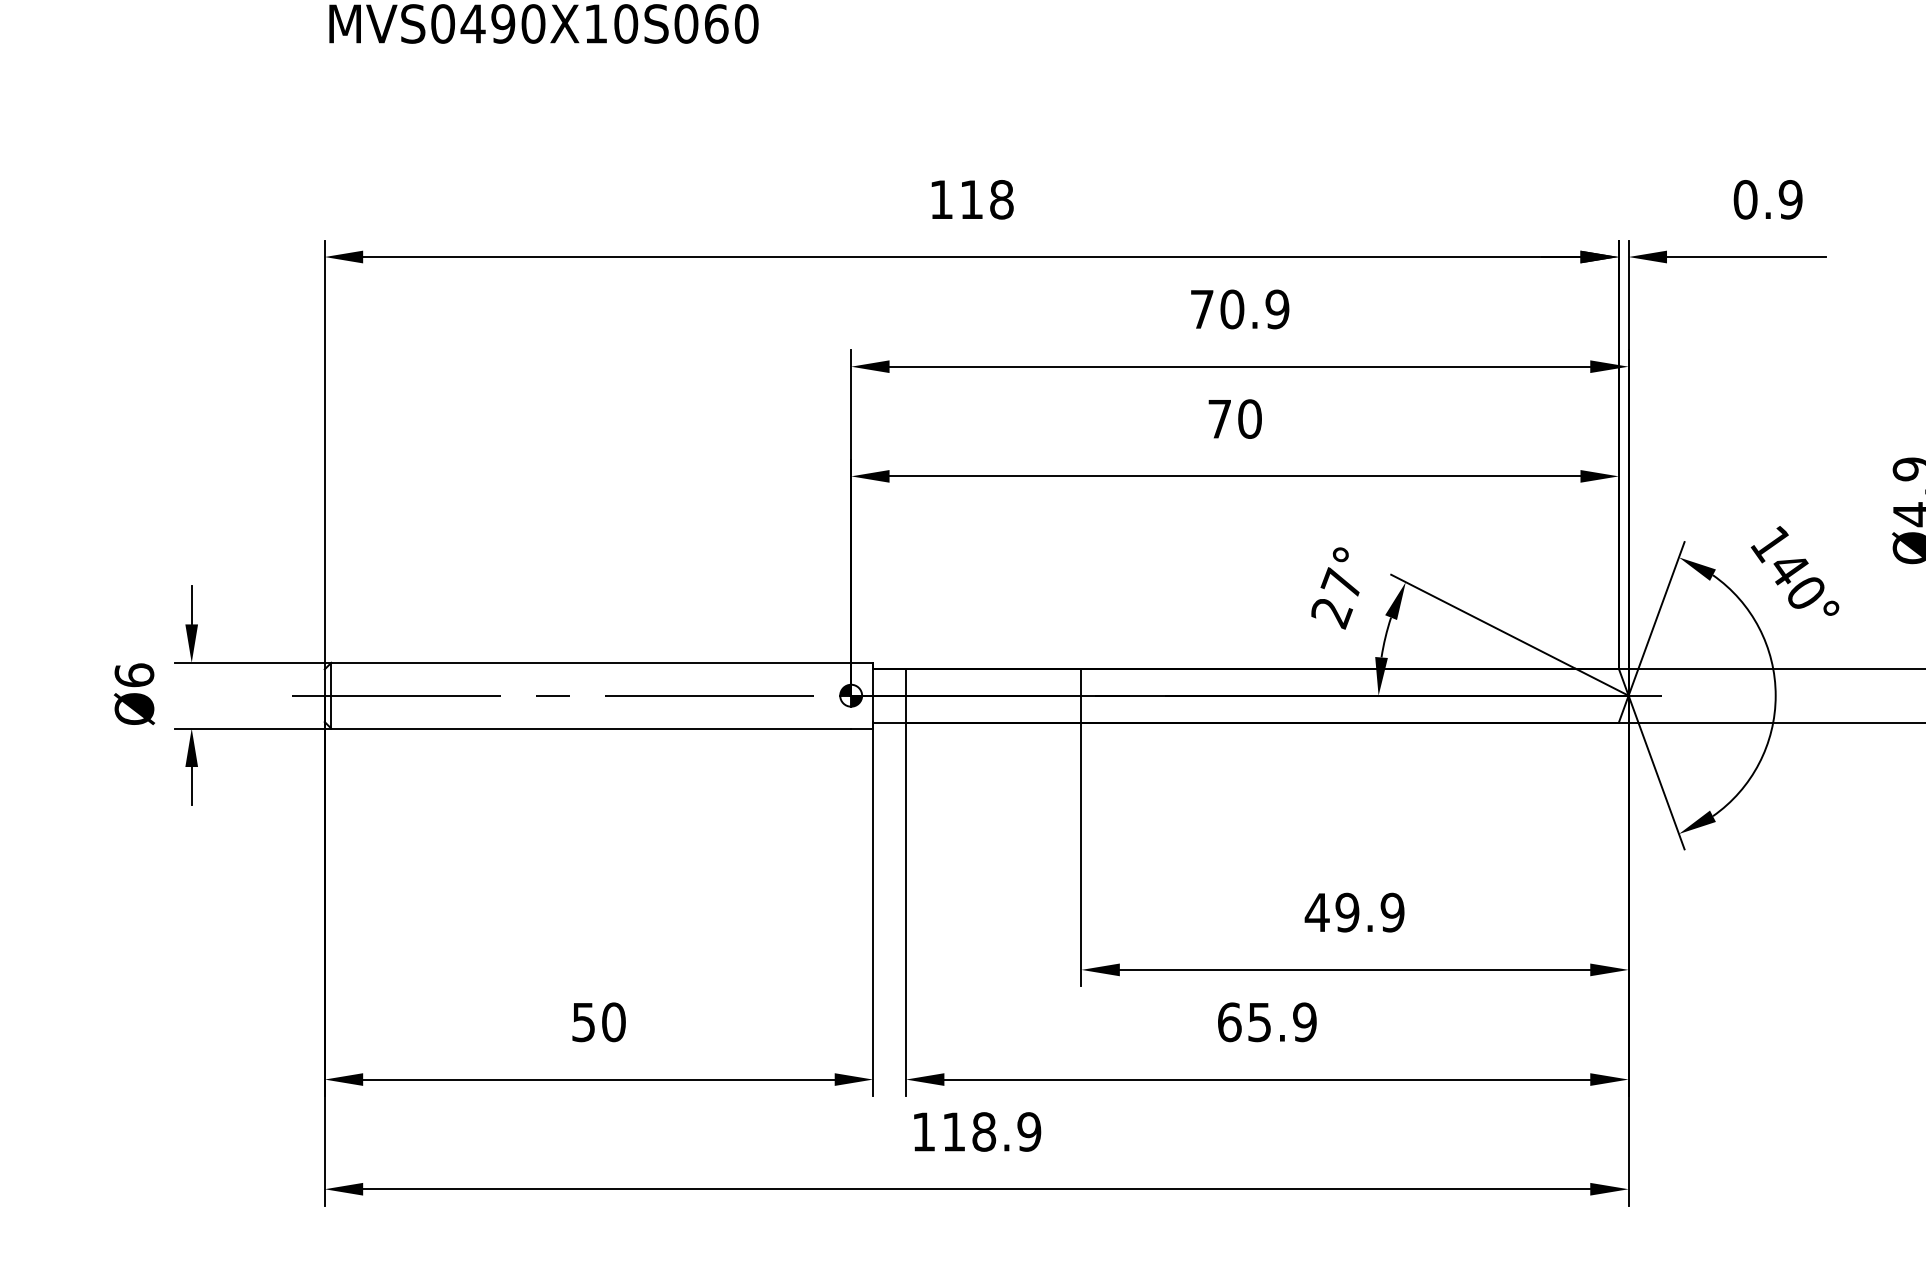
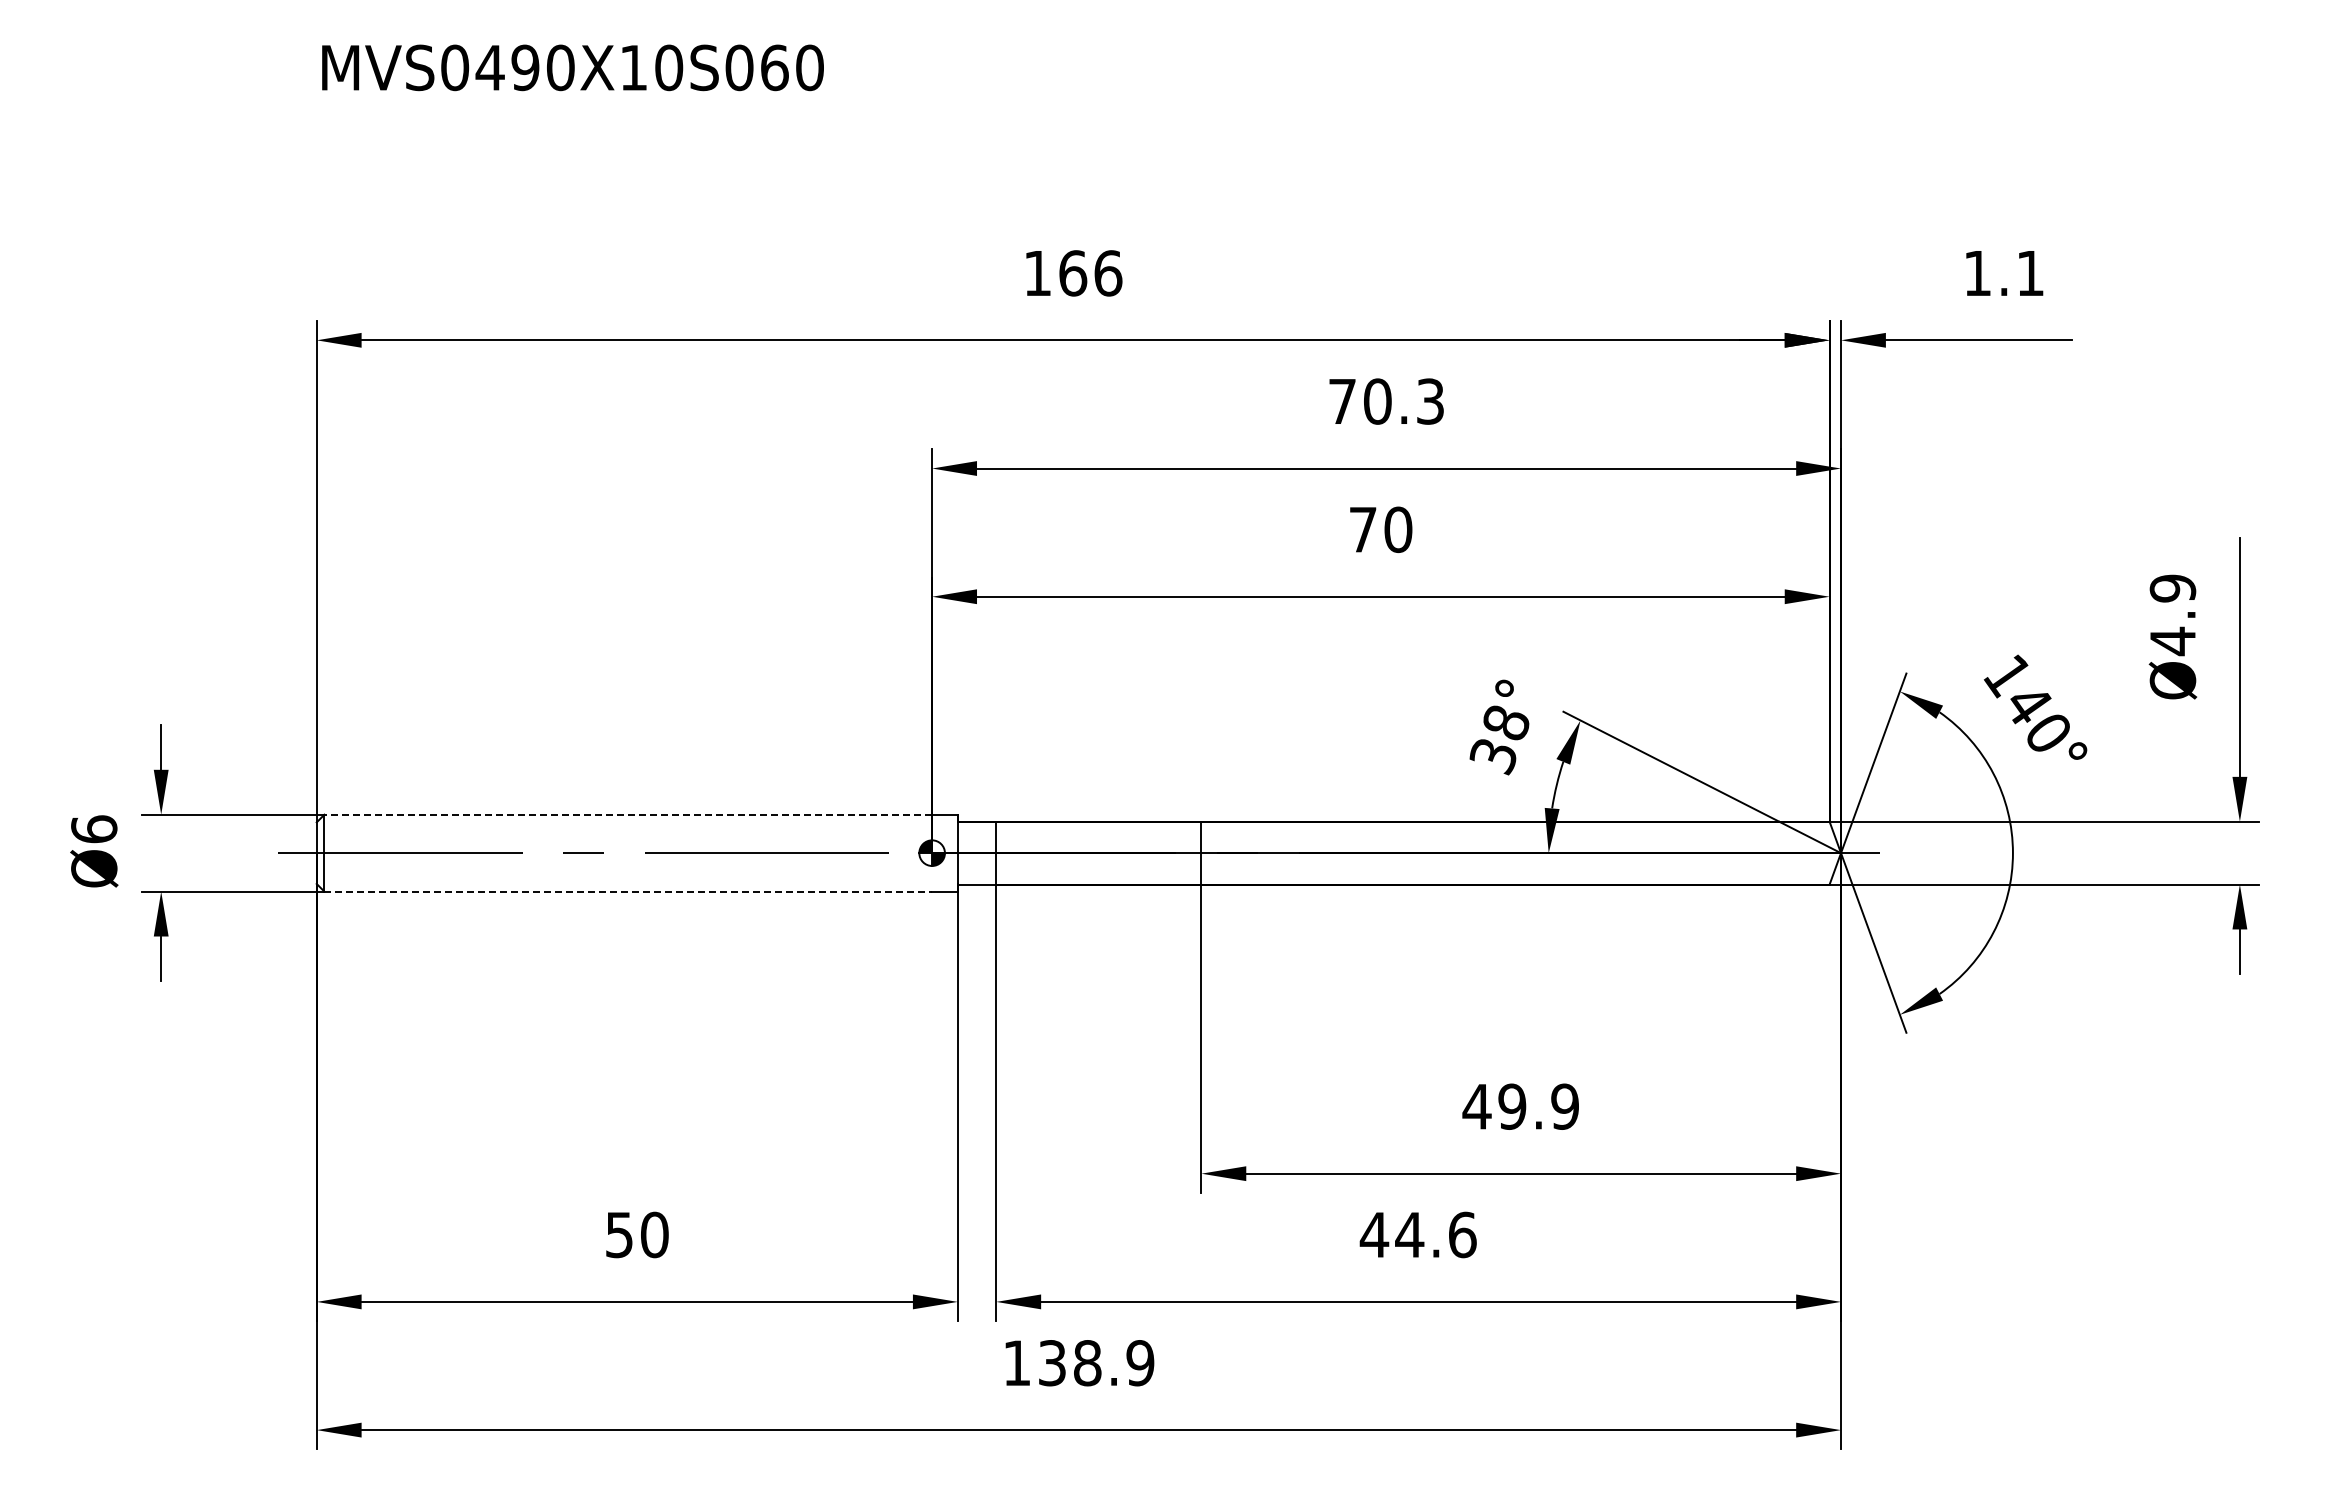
text: (986, 199) -> (1090, 273), 118 -> 166
text: (1768, 199) -> (2004, 273), 0.9 -> 1.1
text: (1277, 309) -> (1430, 401), 70.9 -> 70.3
text: (1336, 598) -> (1499, 739), 27° -> 38°
line: (591, 662) -> (628, 814), solid -> dashed
line: (591, 728) -> (628, 891), solid -> dashed
text: (1266, 1021) -> (1417, 1234), 65.9 -> 44.6
text: (954, 1132) -> (1052, 1363), 118.9 -> 138.9

